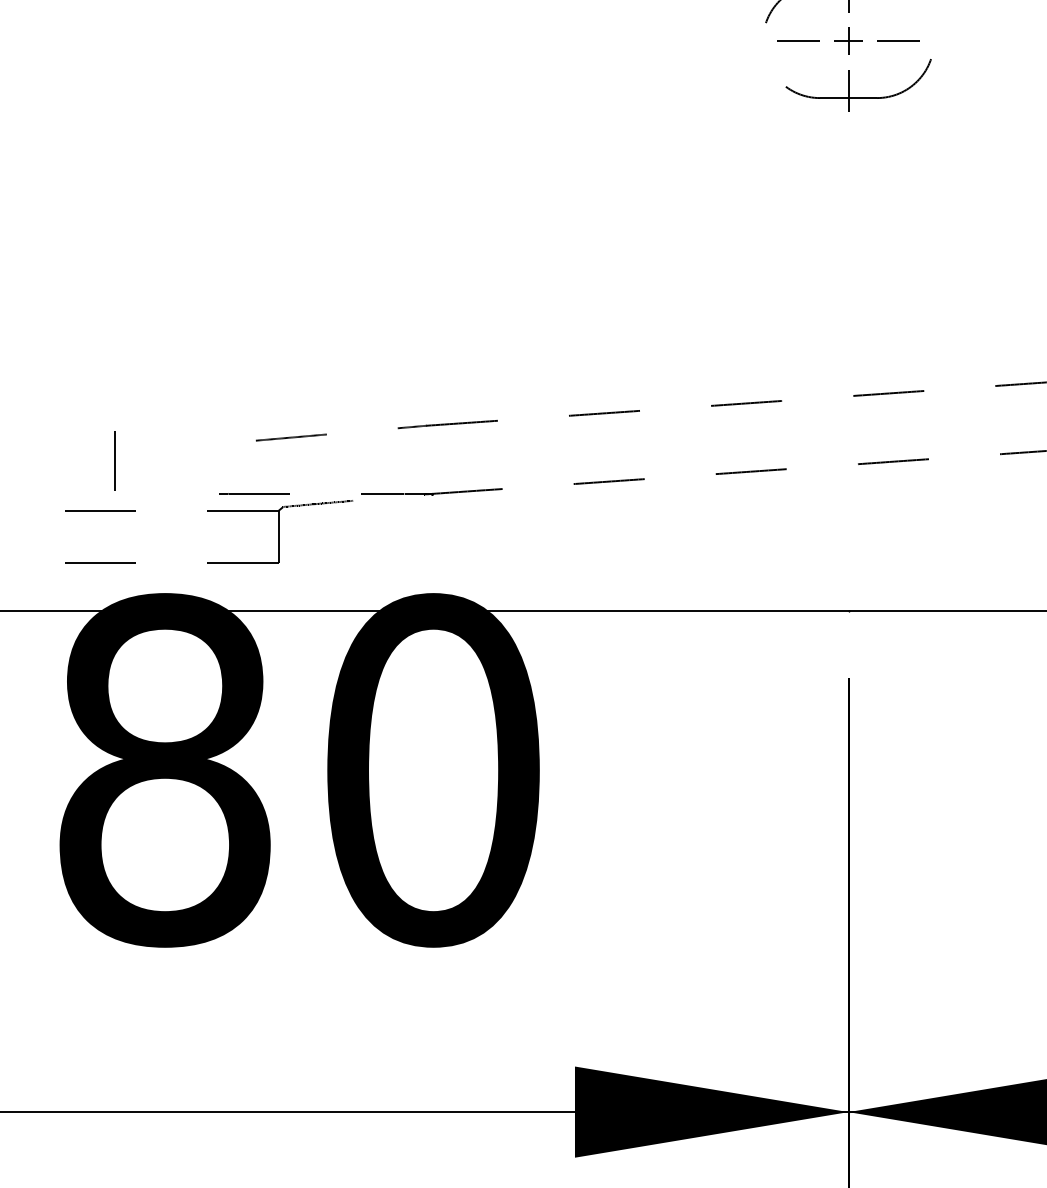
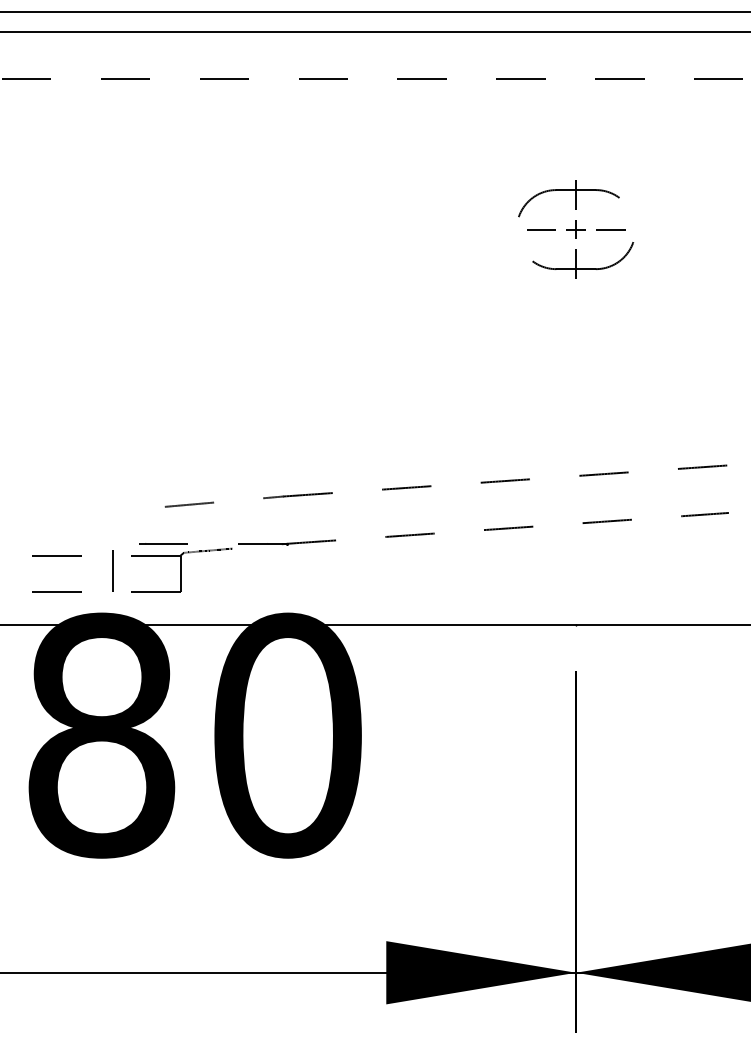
line: (114, 460) -> (112, 570), moved

